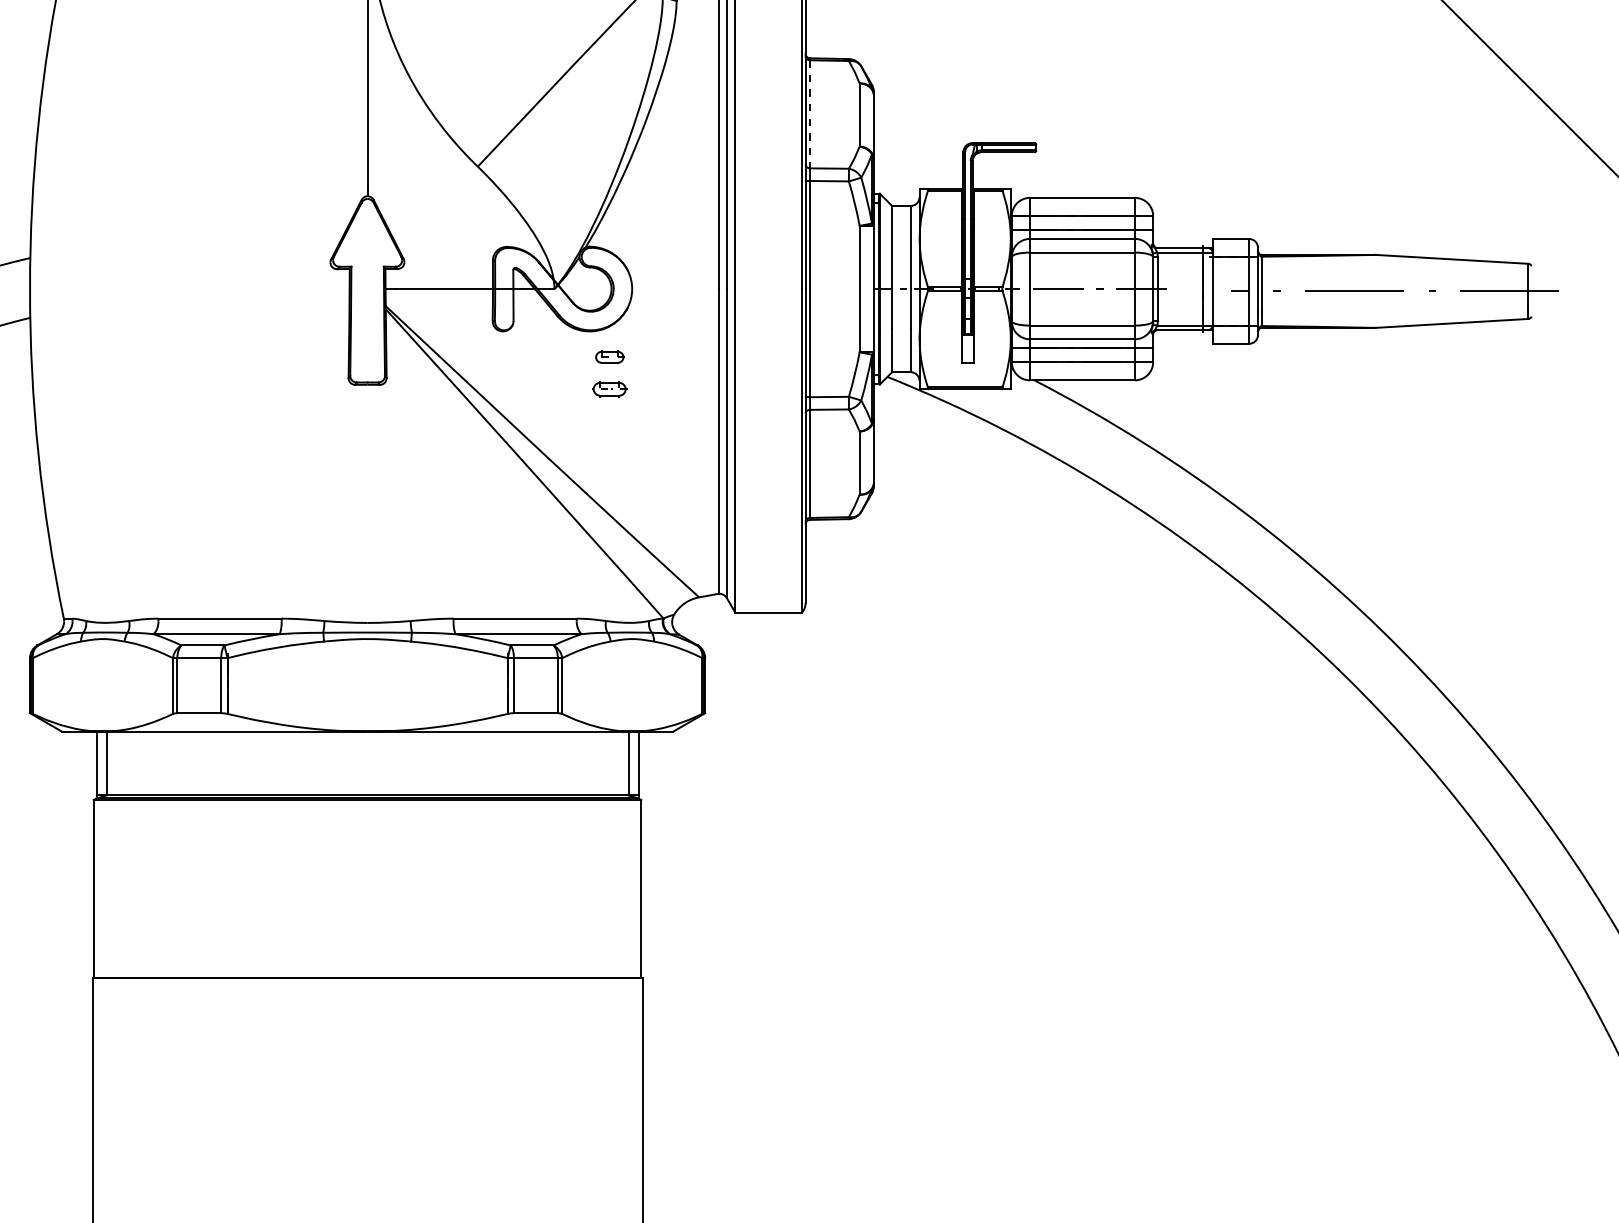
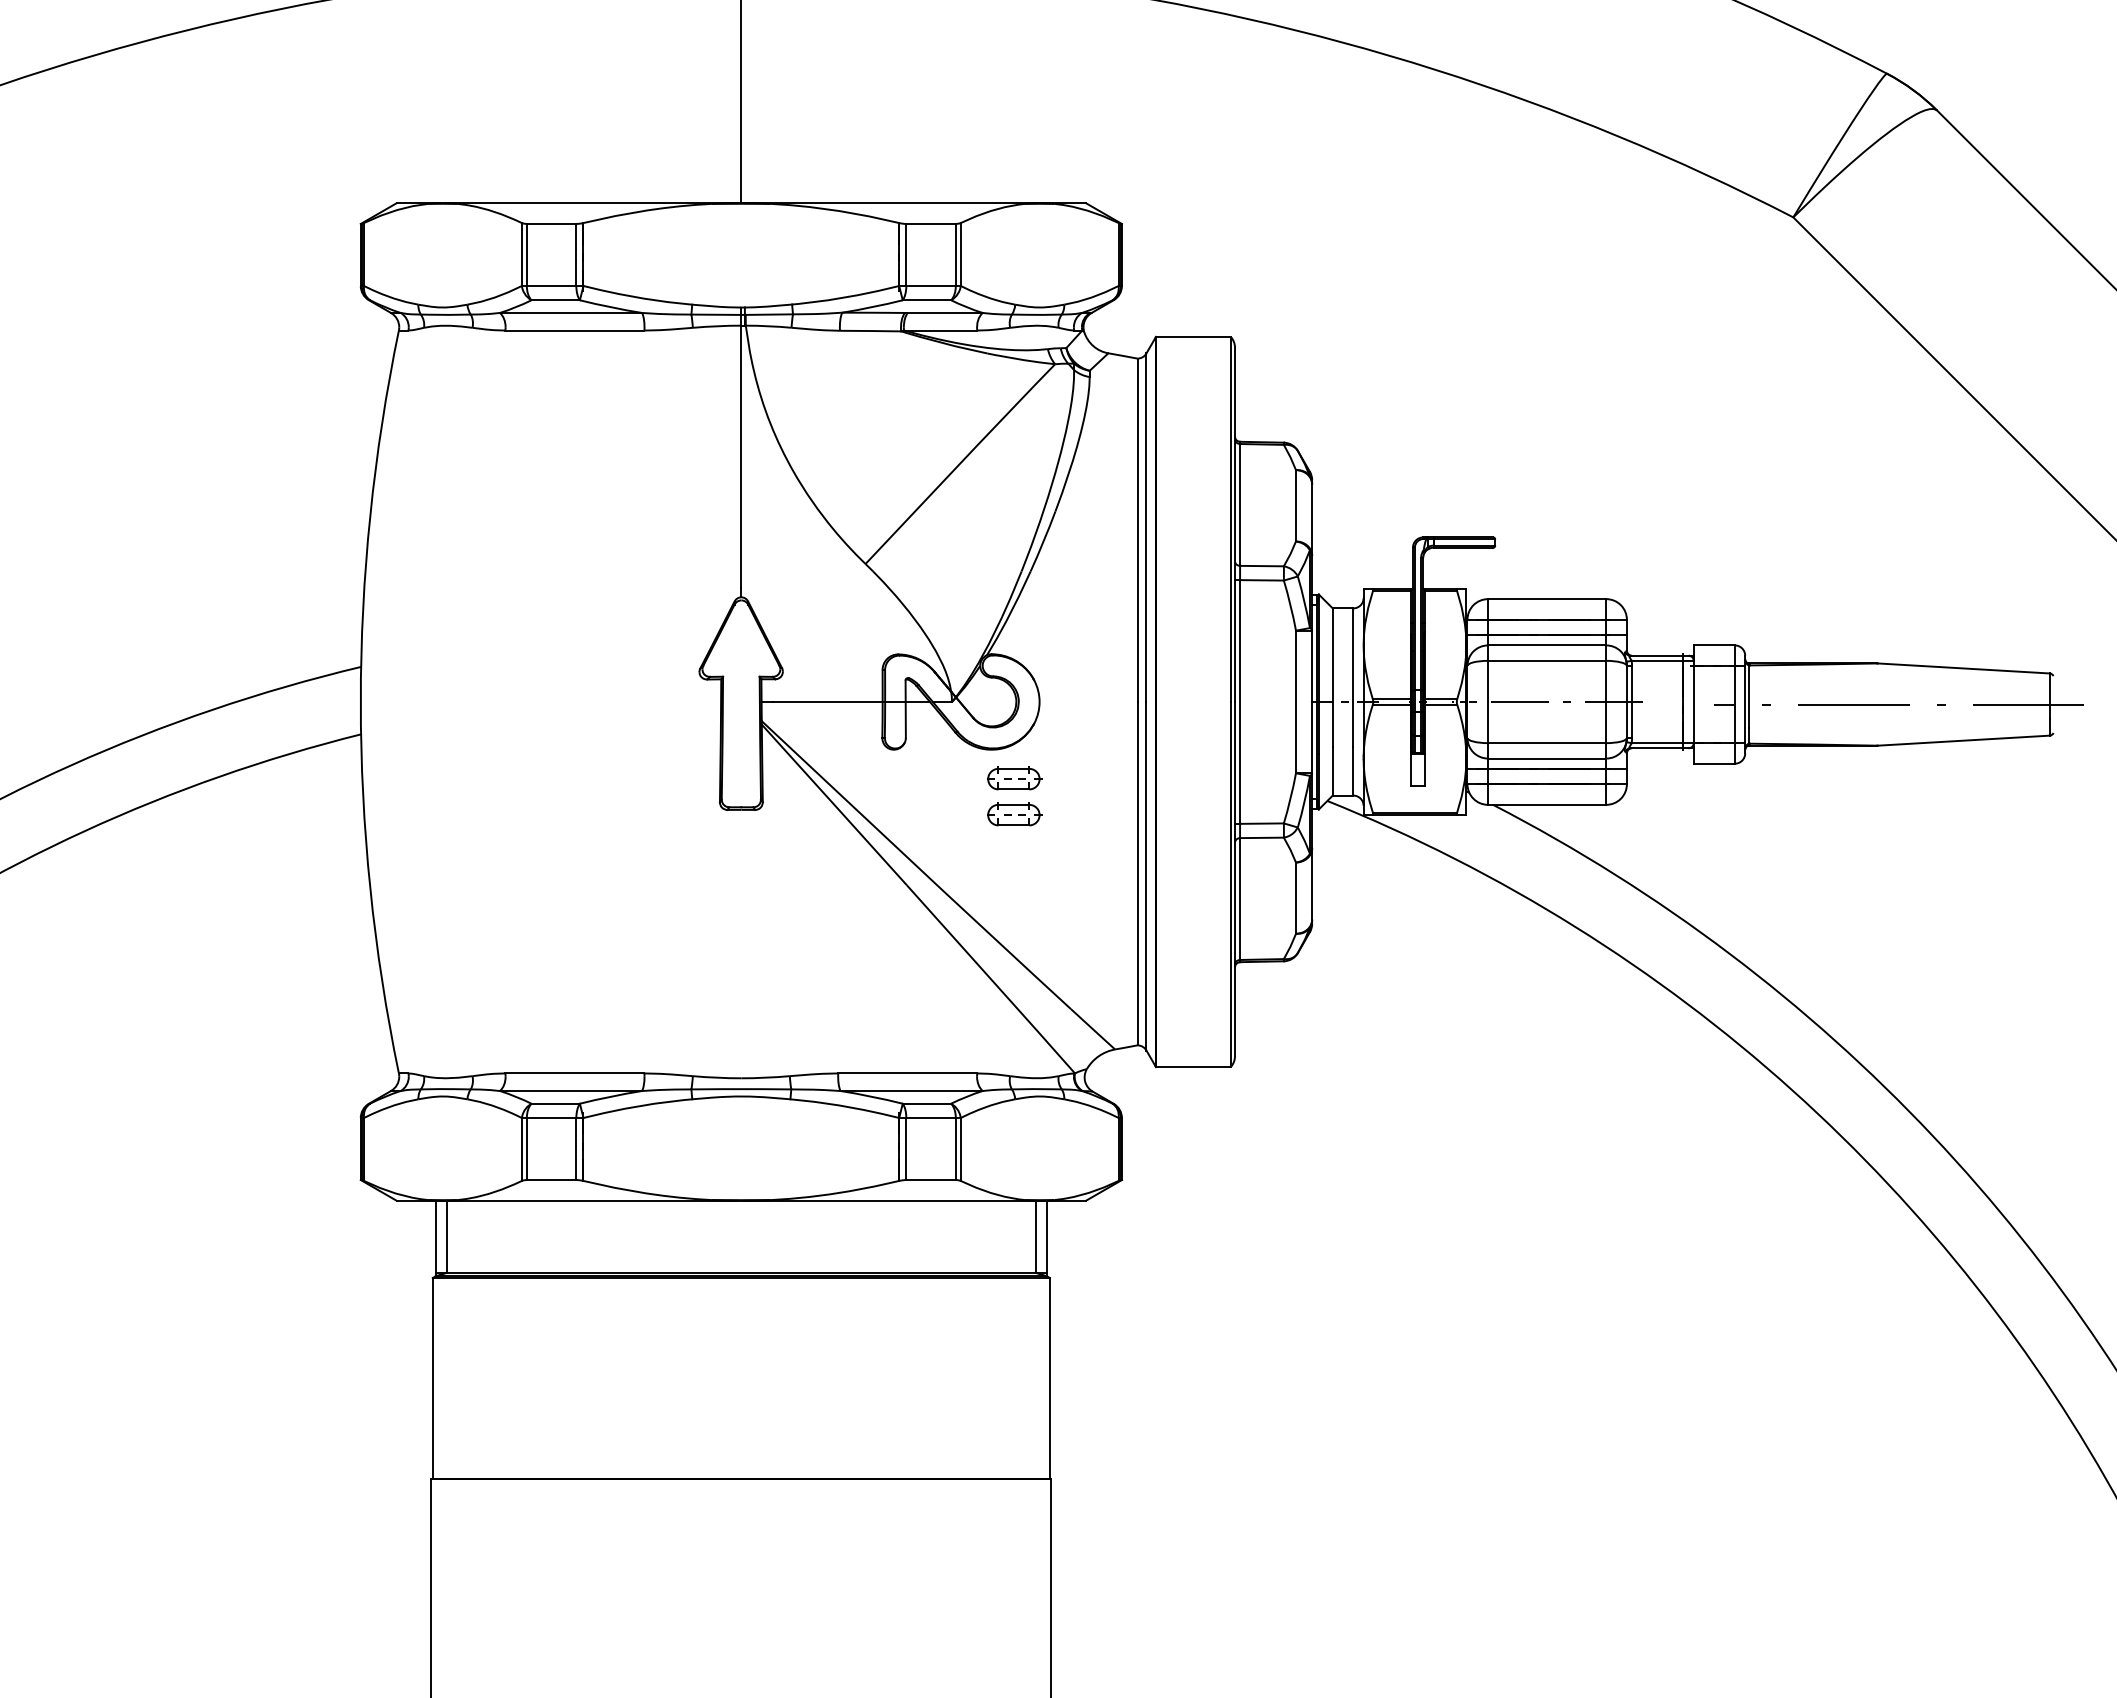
line: (810, 113) -> (1240, 504), dashed -> solid
part: (609, 356) -> (1014, 778), size x1.67
part: (609, 388) -> (1014, 814), size x1.43

